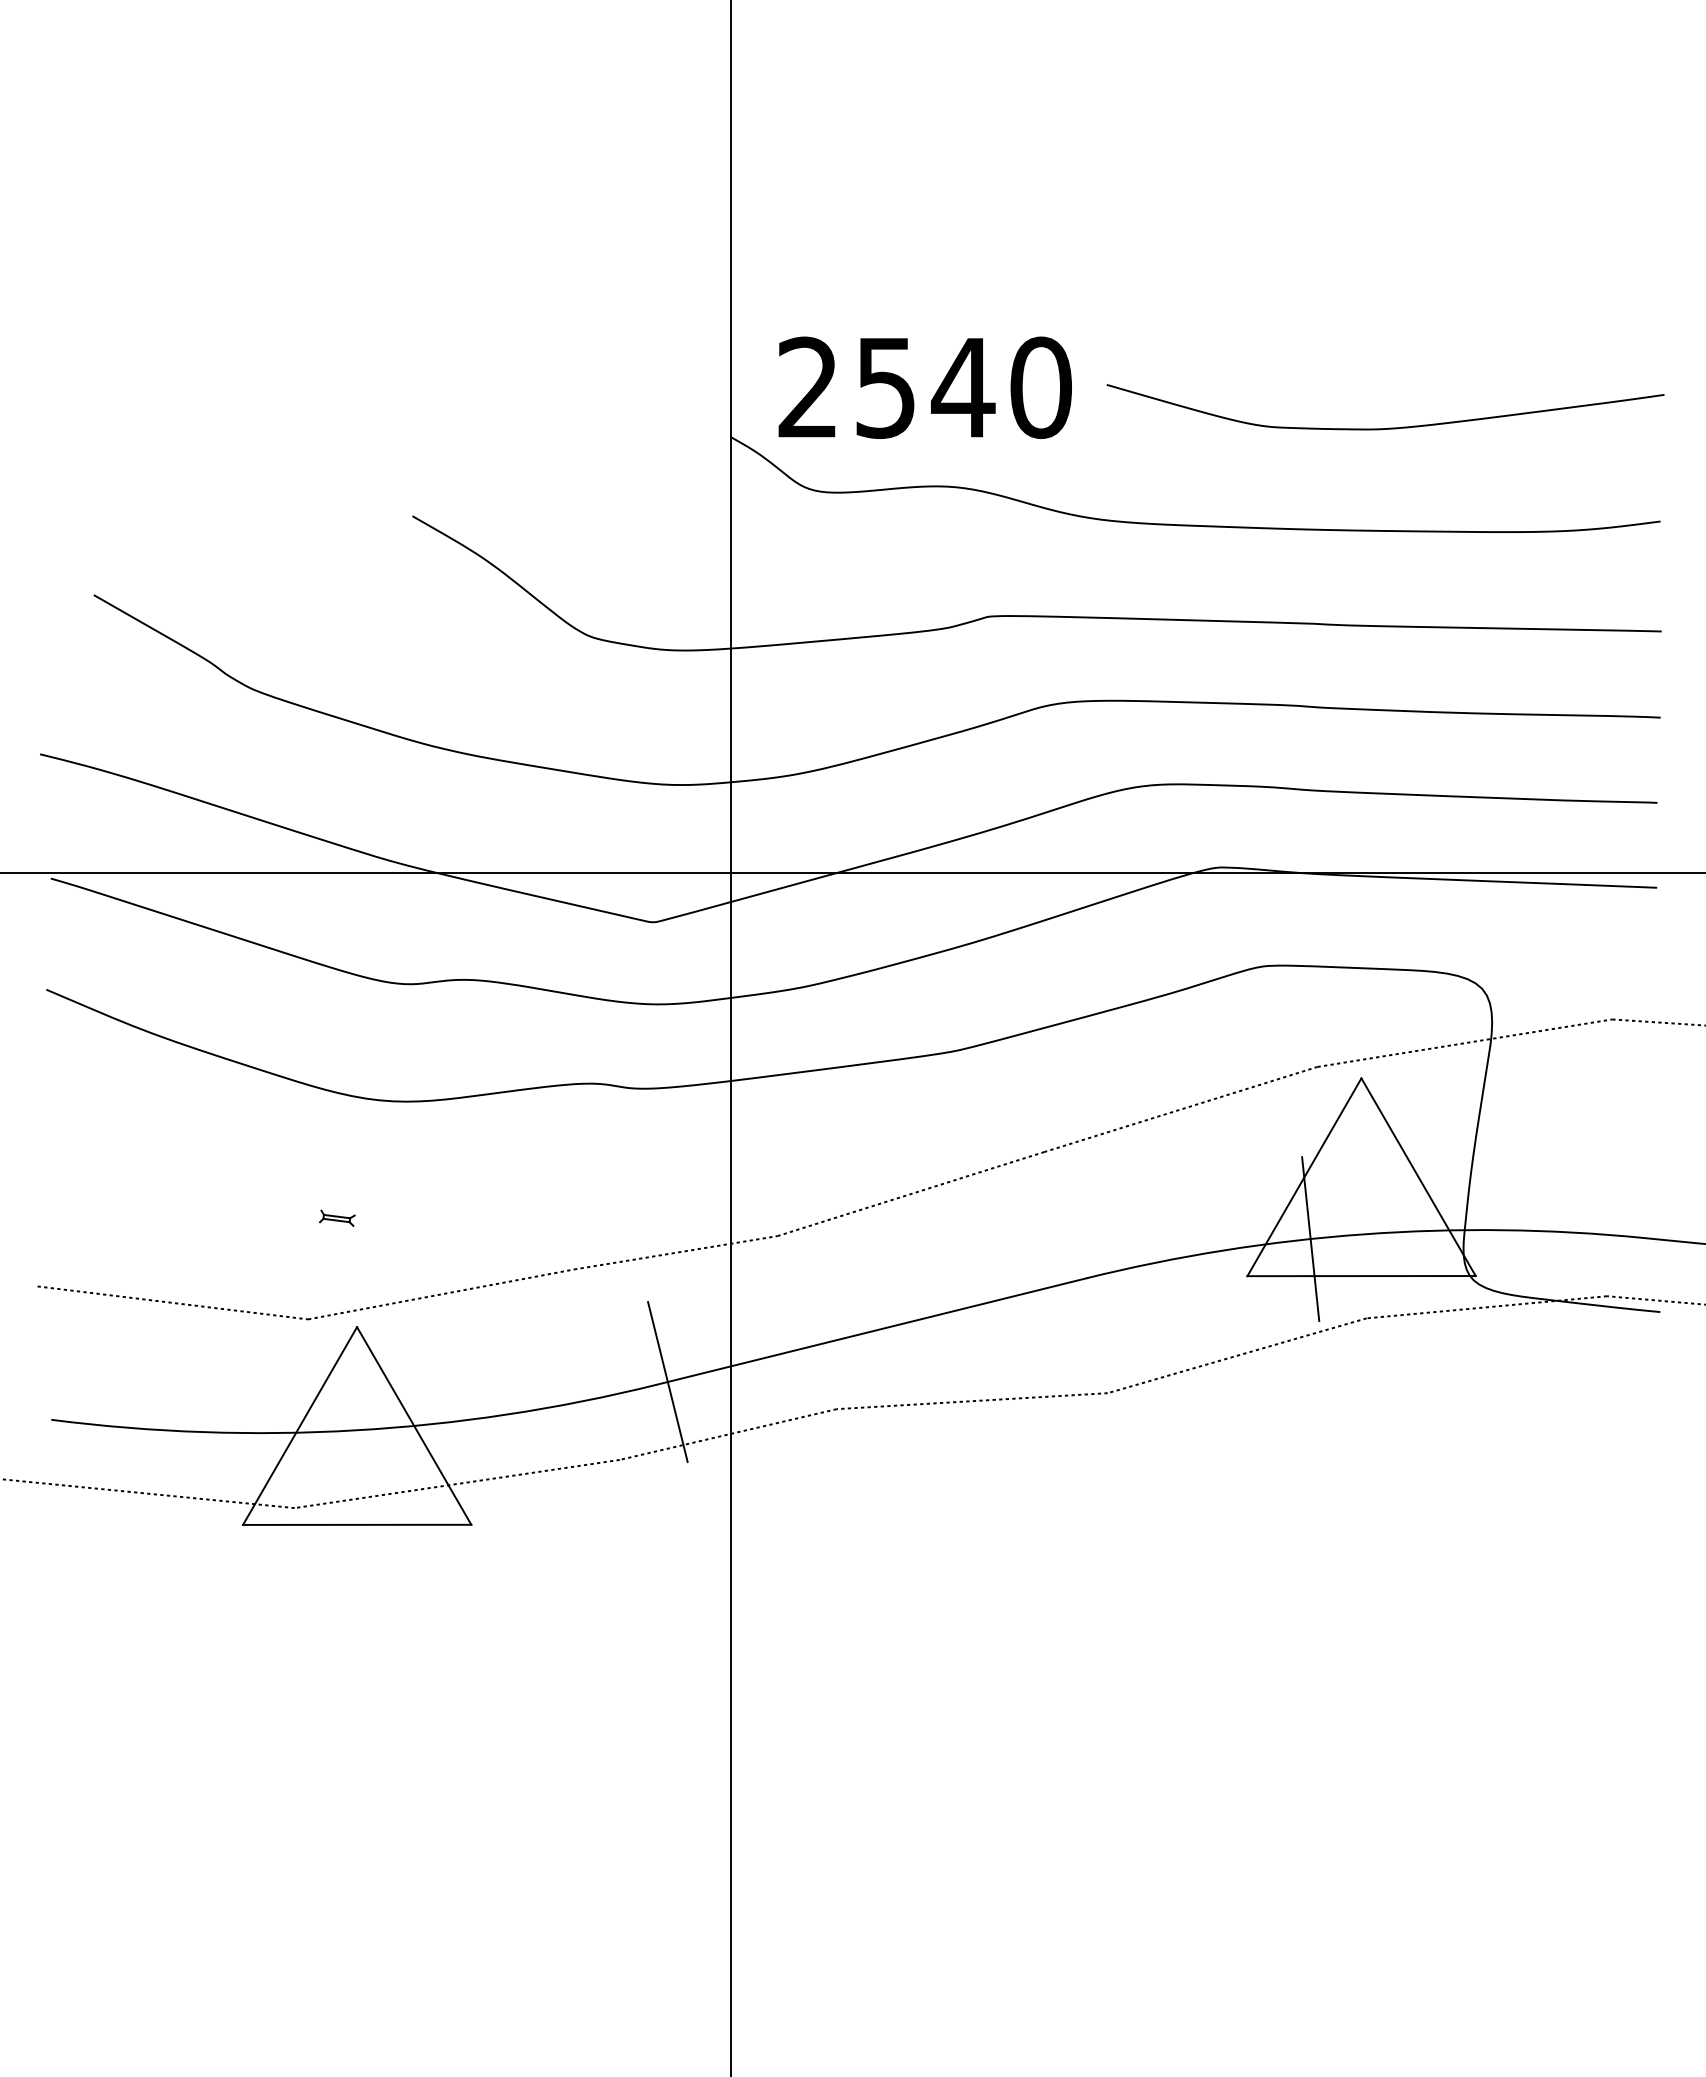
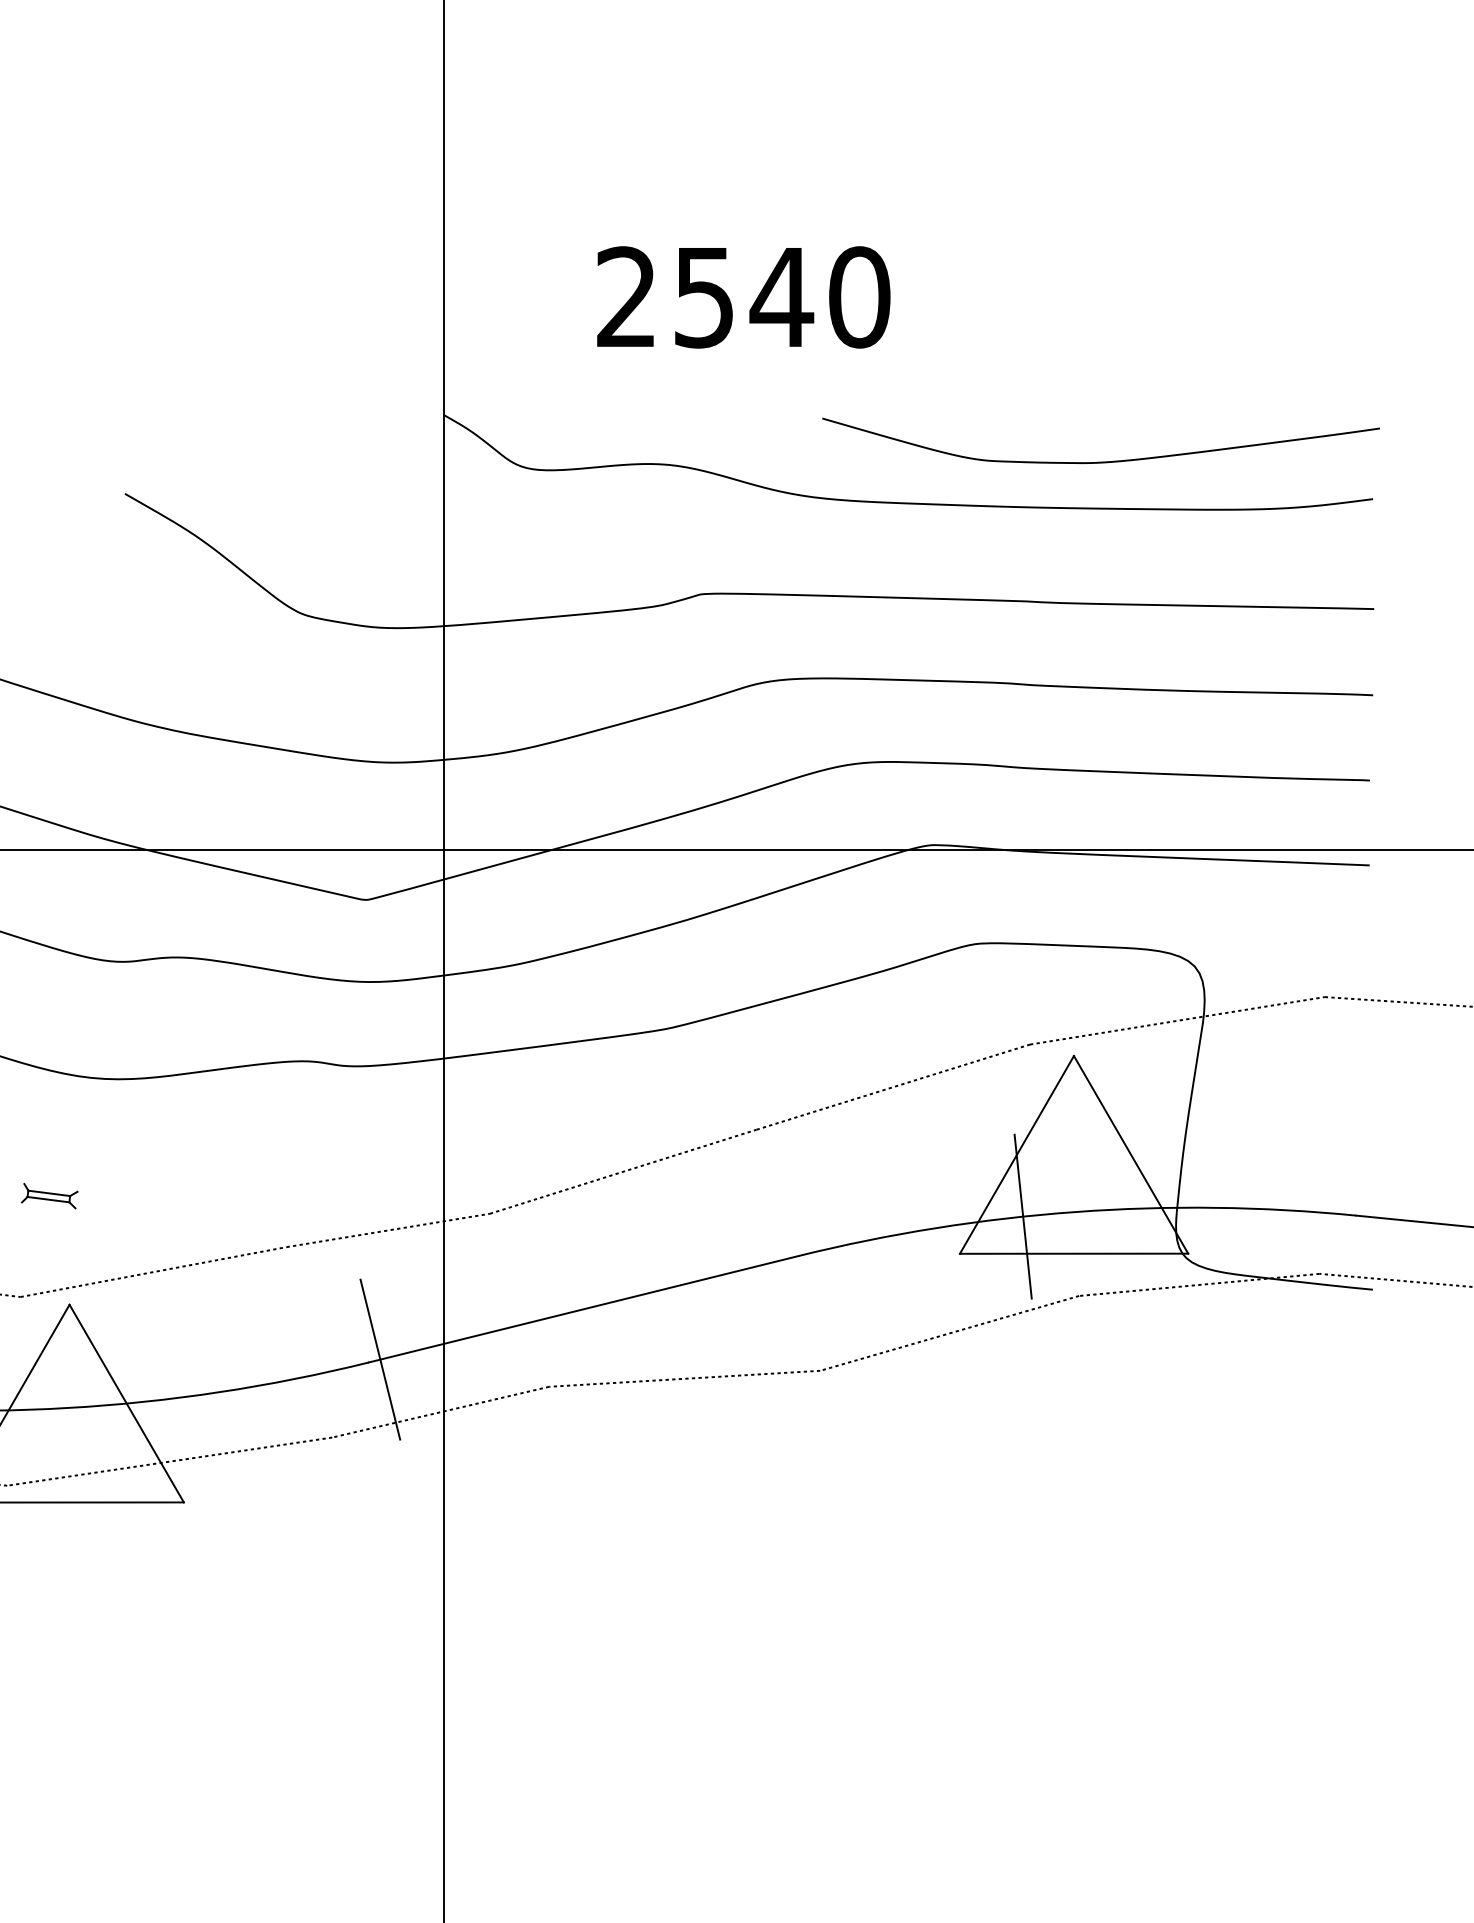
text: (924, 387) -> (743, 297), moved
curve: (1388, 427) -> (1104, 461), moved
part: (337, 1217) -> (50, 1195), size x1.6

